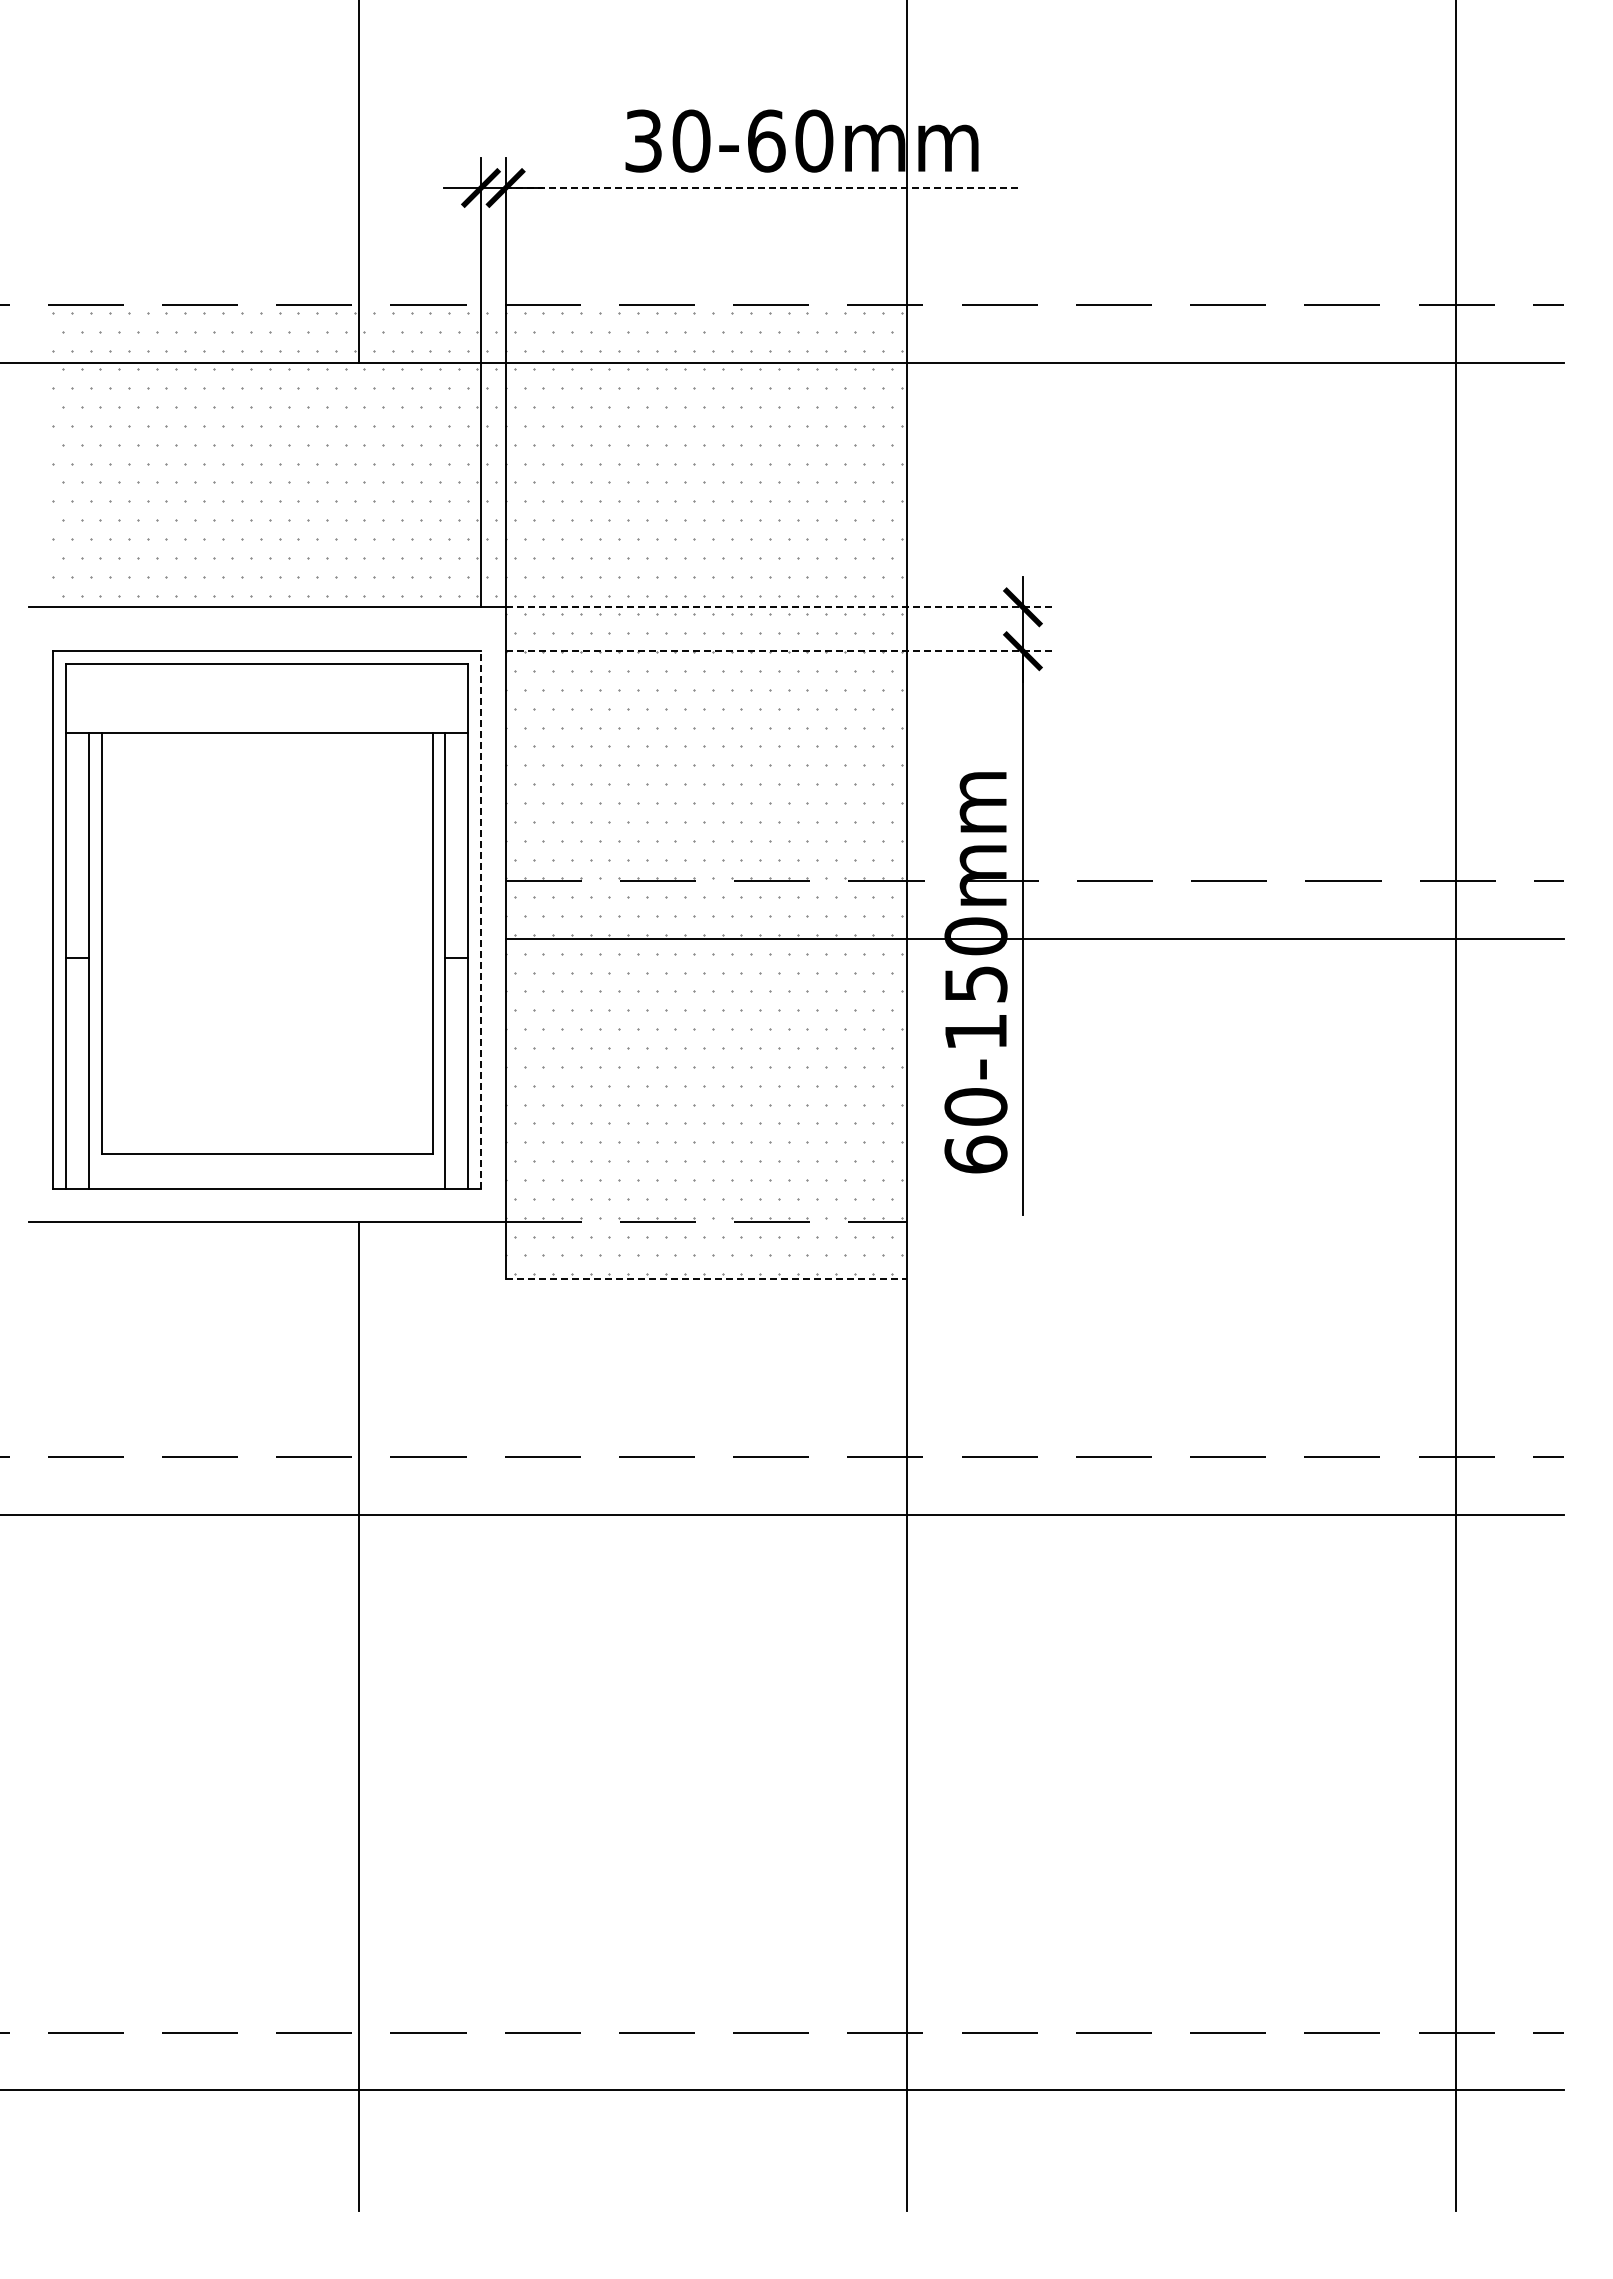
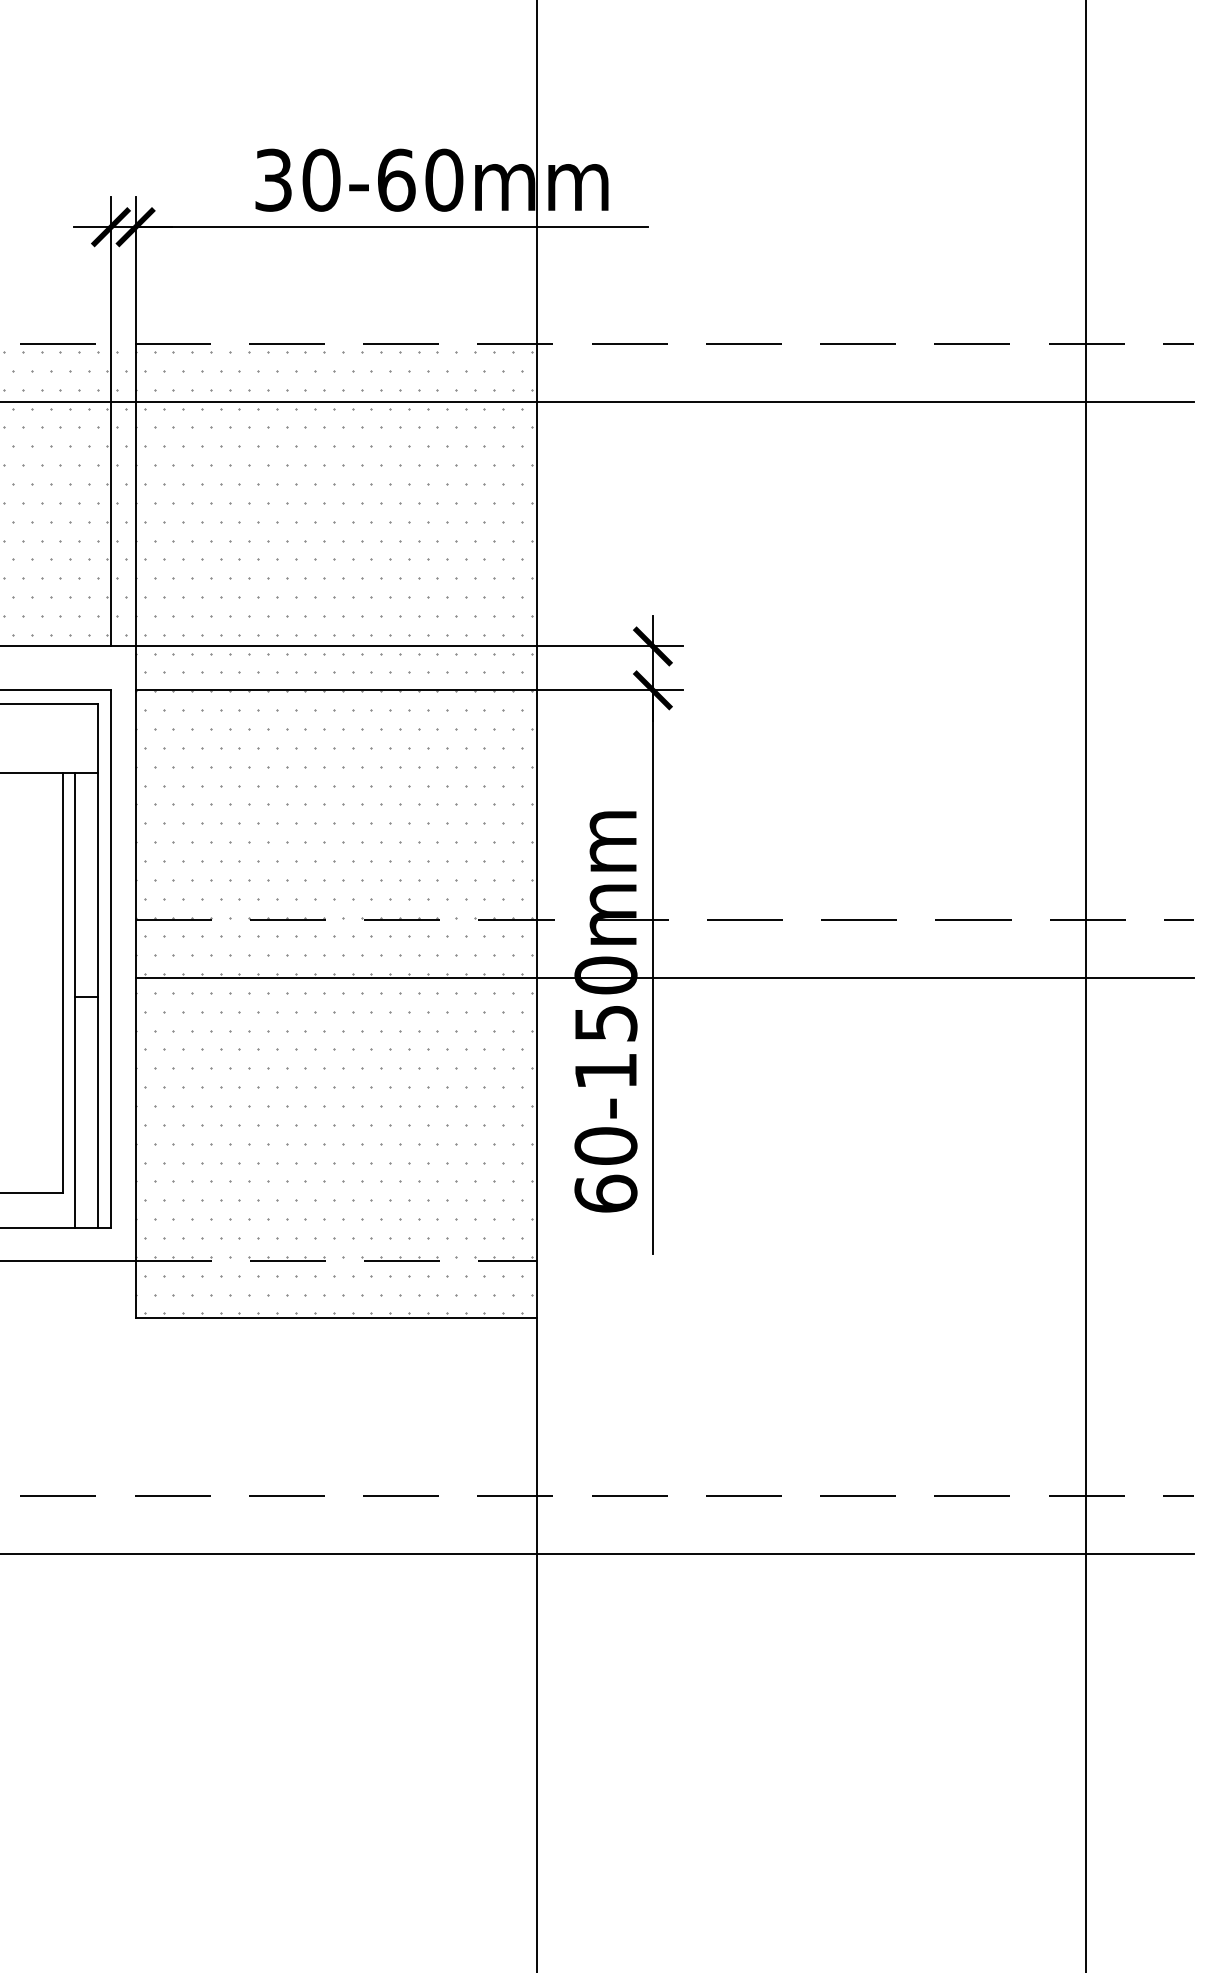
line: (761, 188) -> (391, 227), dashed -> solid
line: (779, 607) -> (409, 646), dashed -> solid
line: (779, 651) -> (409, 690), dashed -> solid
line: (481, 919) -> (111, 958), dashed -> solid
line: (706, 1279) -> (336, 1318), dashed -> solid

